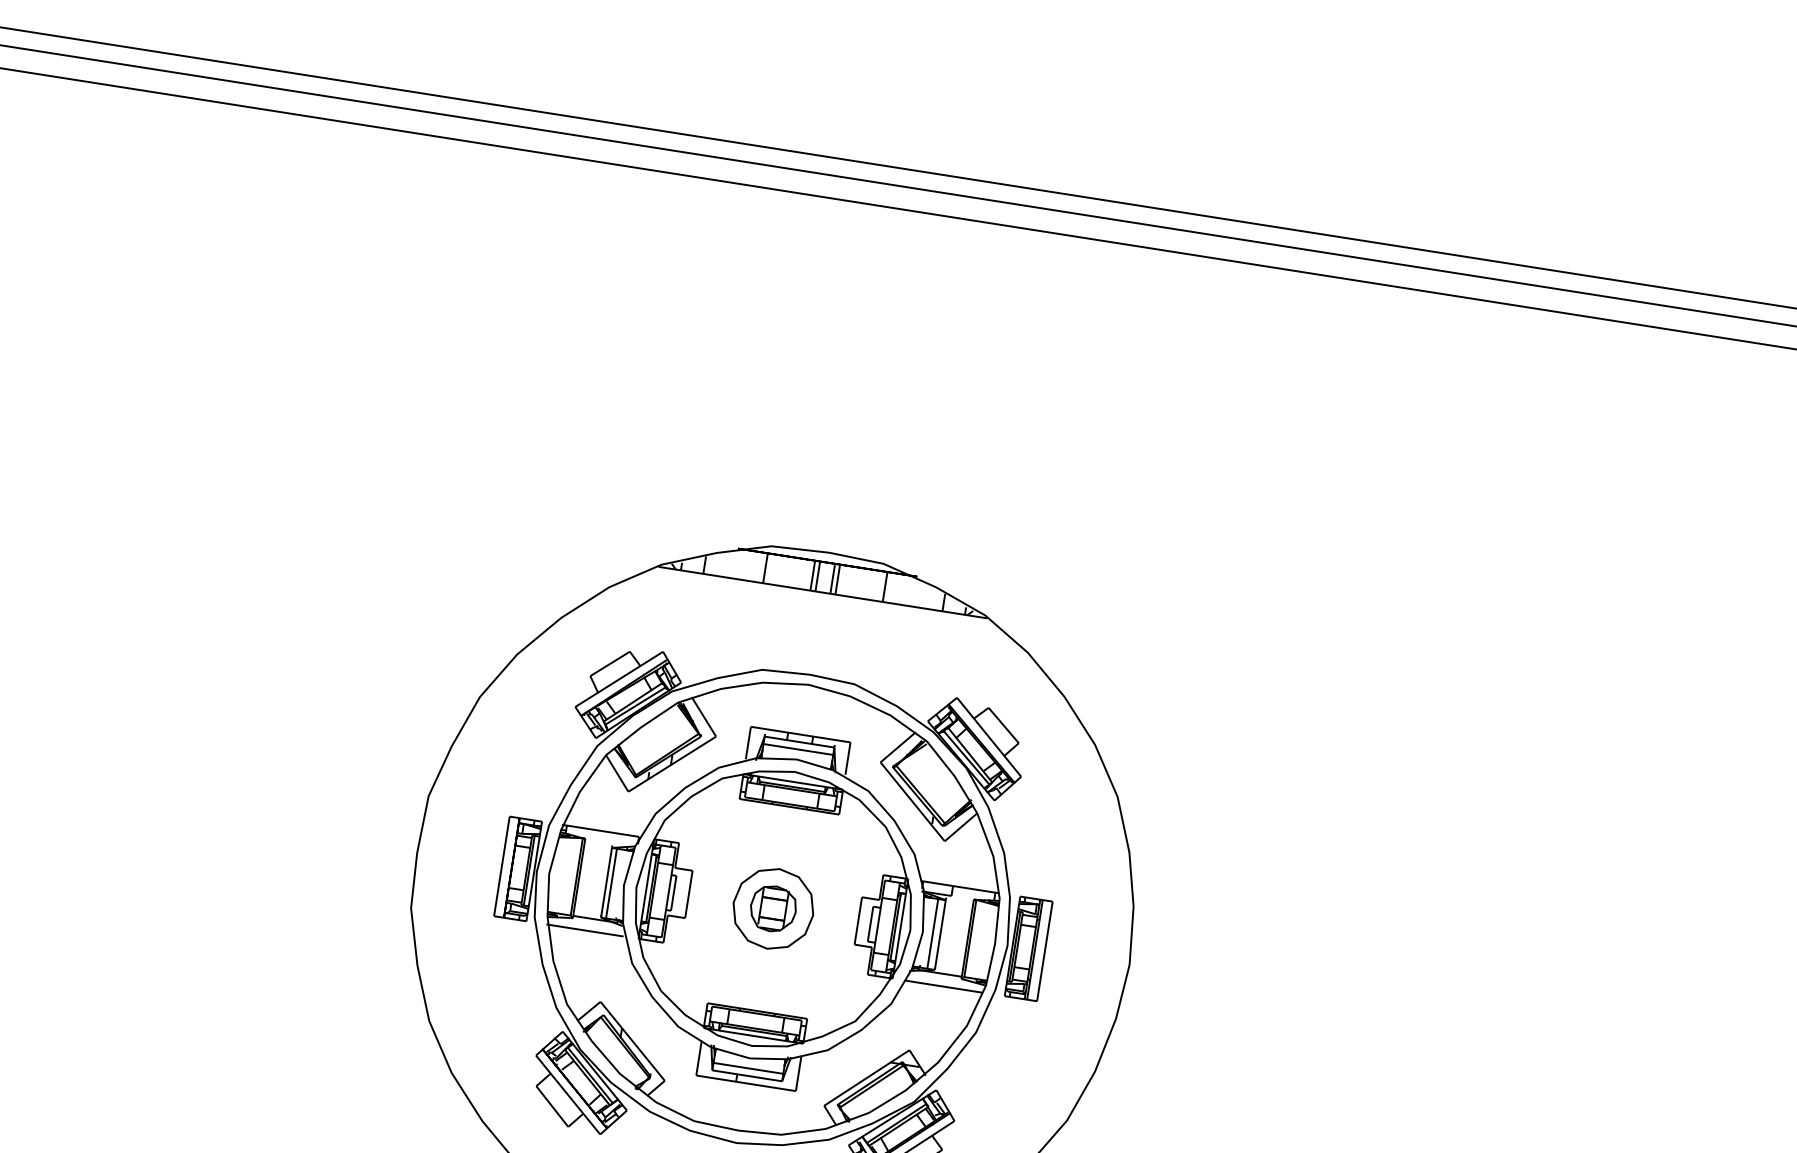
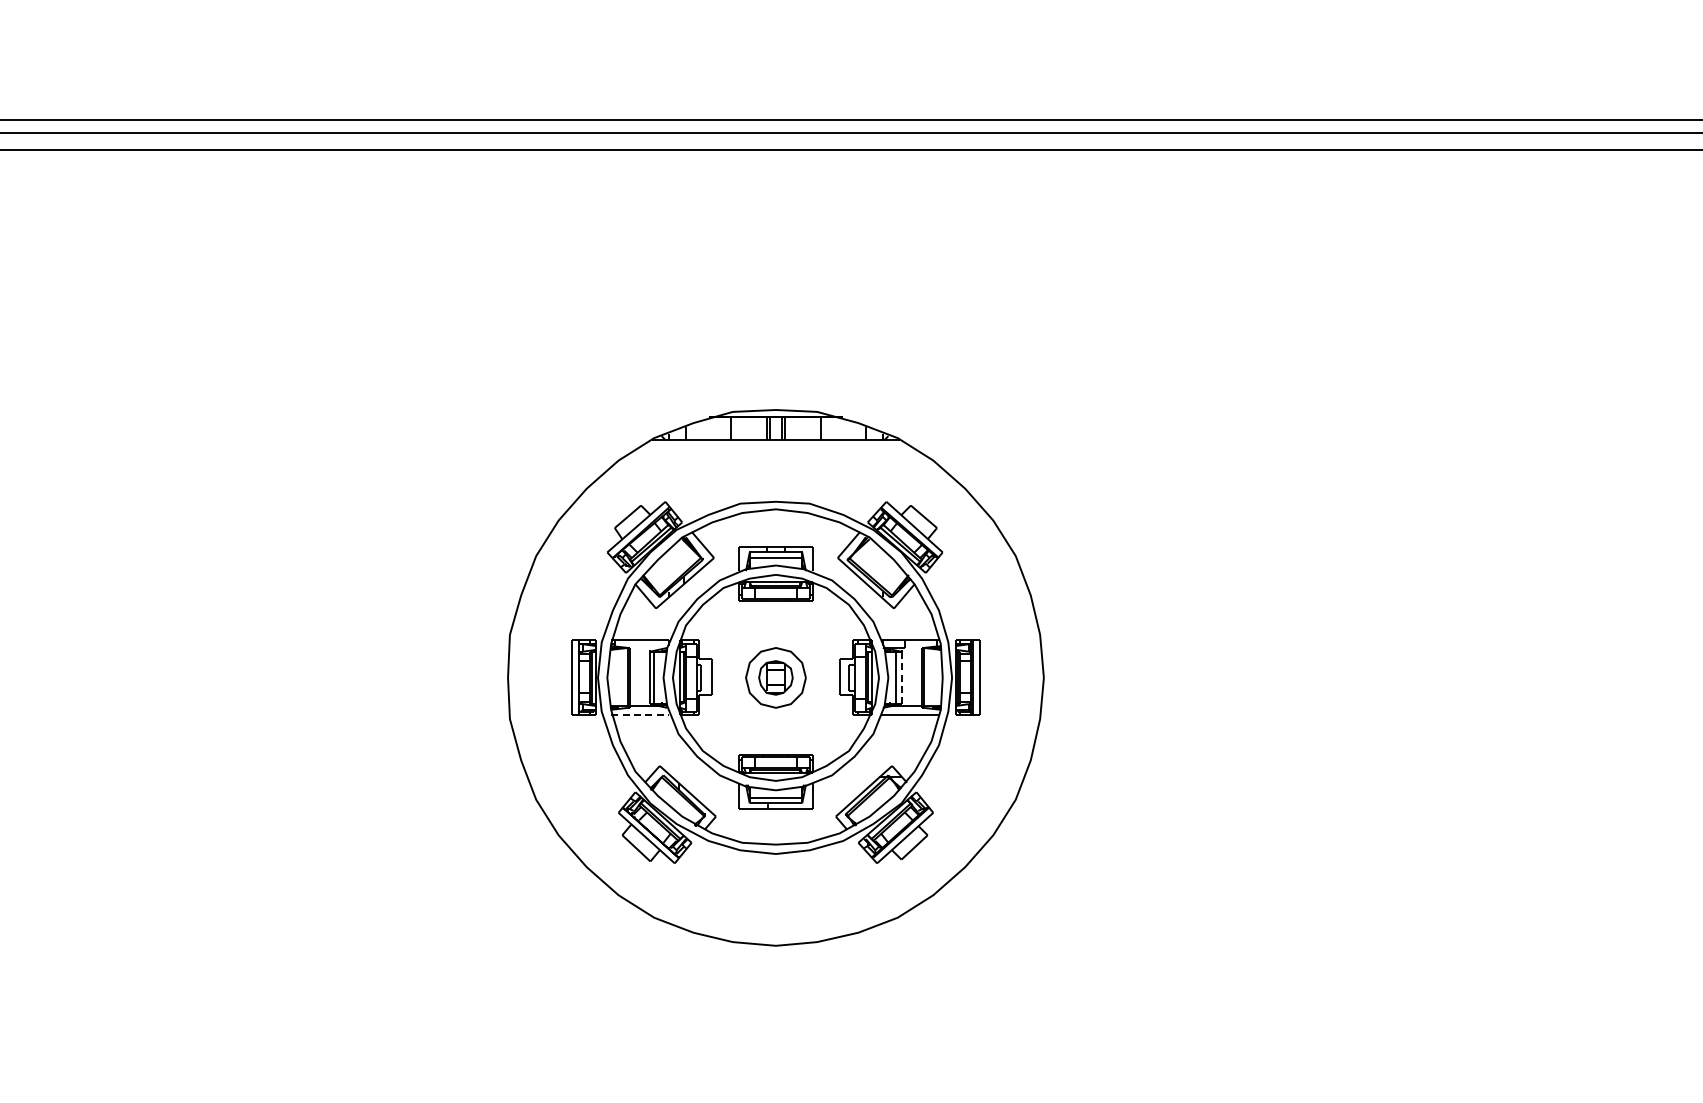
line: (585, 930) -> (640, 715), solid -> dashed
line: (940, 935) -> (901, 678), solid -> dashed

